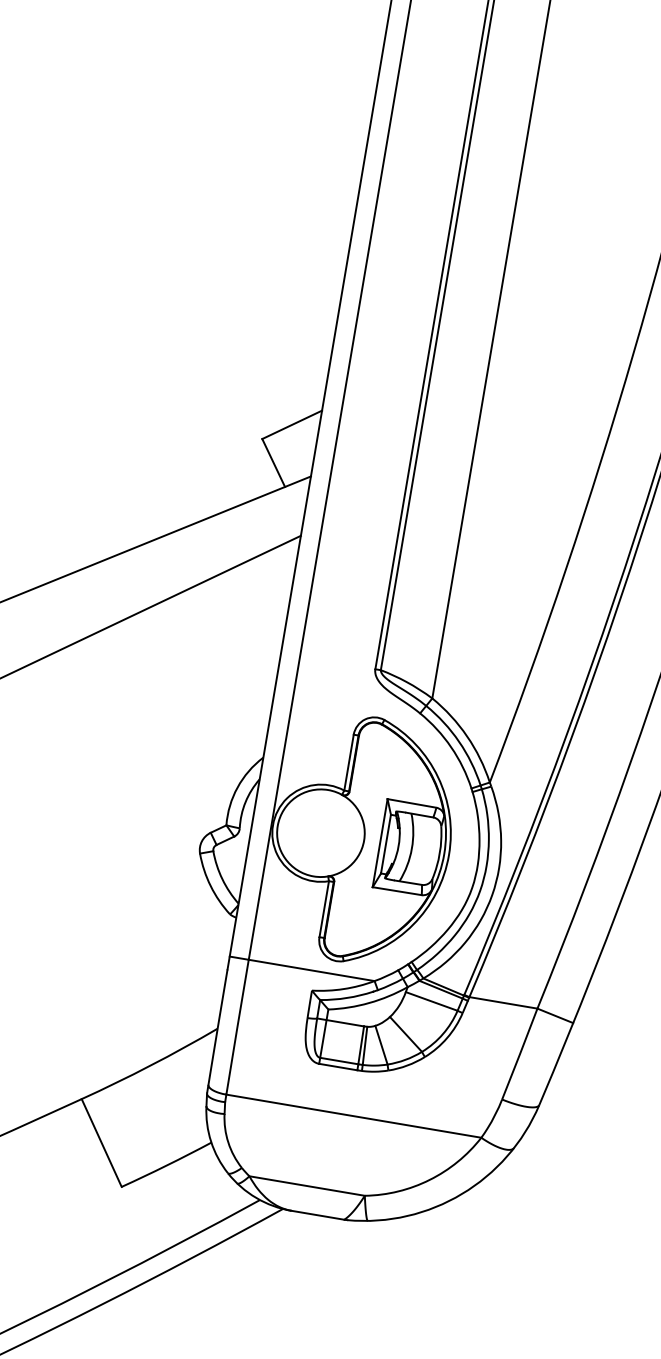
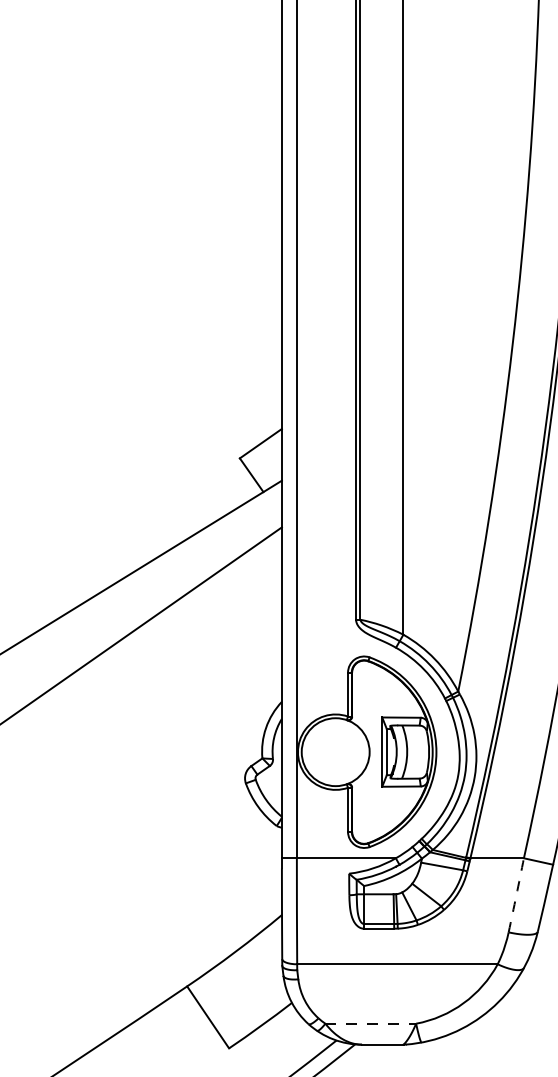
arc: (520, 1054) -> (516, 895), solid -> dashed
line: (308, 1185) -> (371, 1023), solid -> dashed

